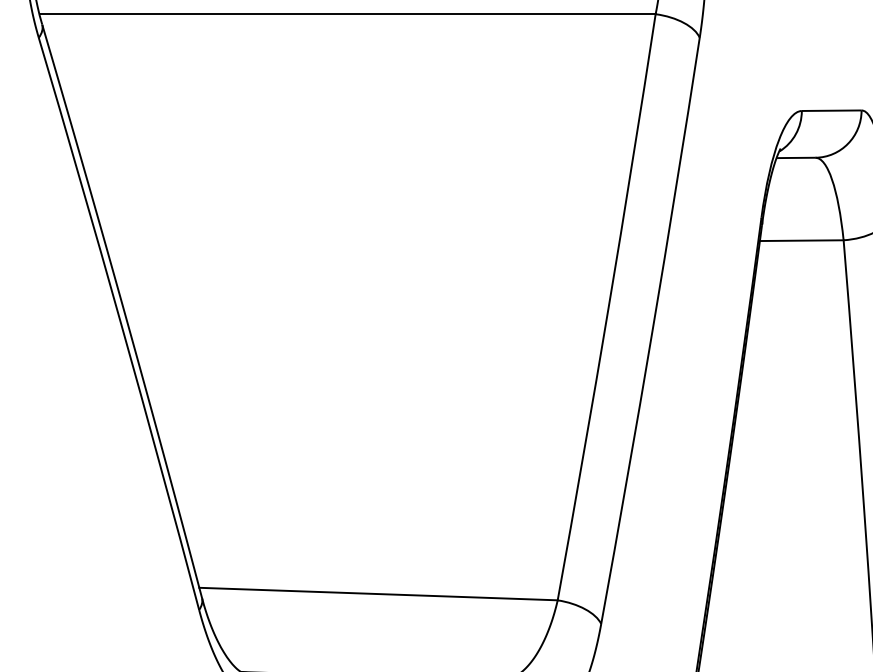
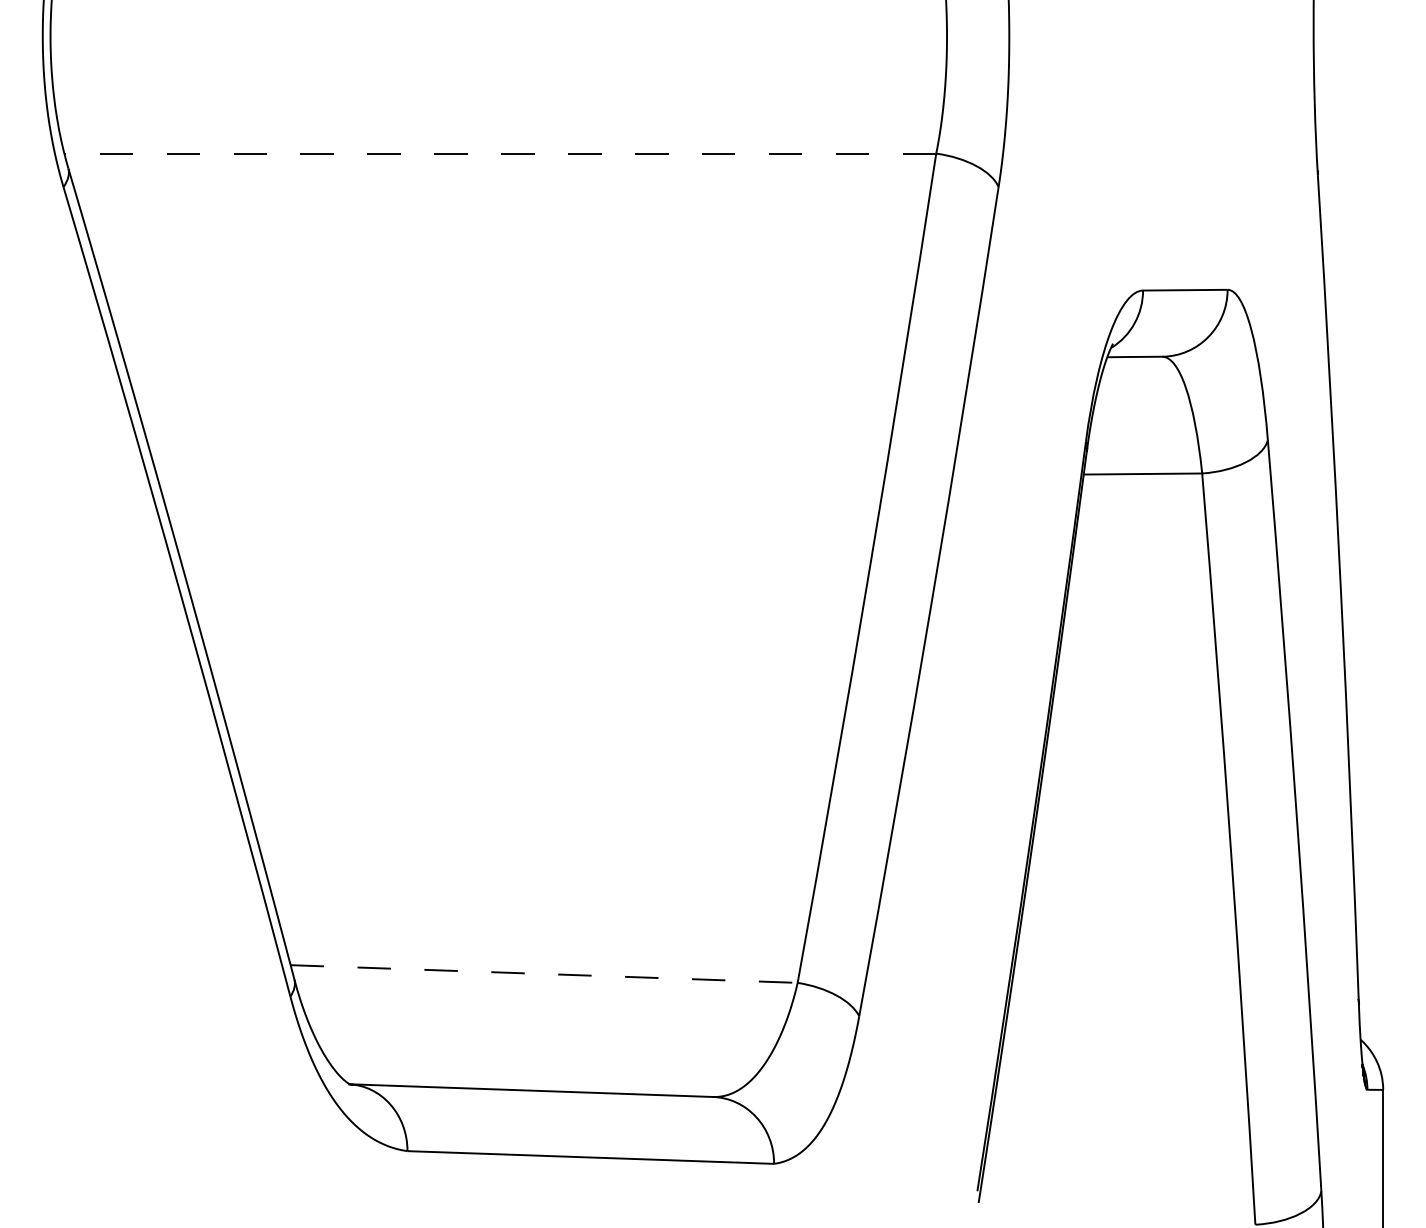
line: (347, 14) -> (500, 153), solid -> dashed
line: (378, 594) -> (544, 974), solid -> dashed

